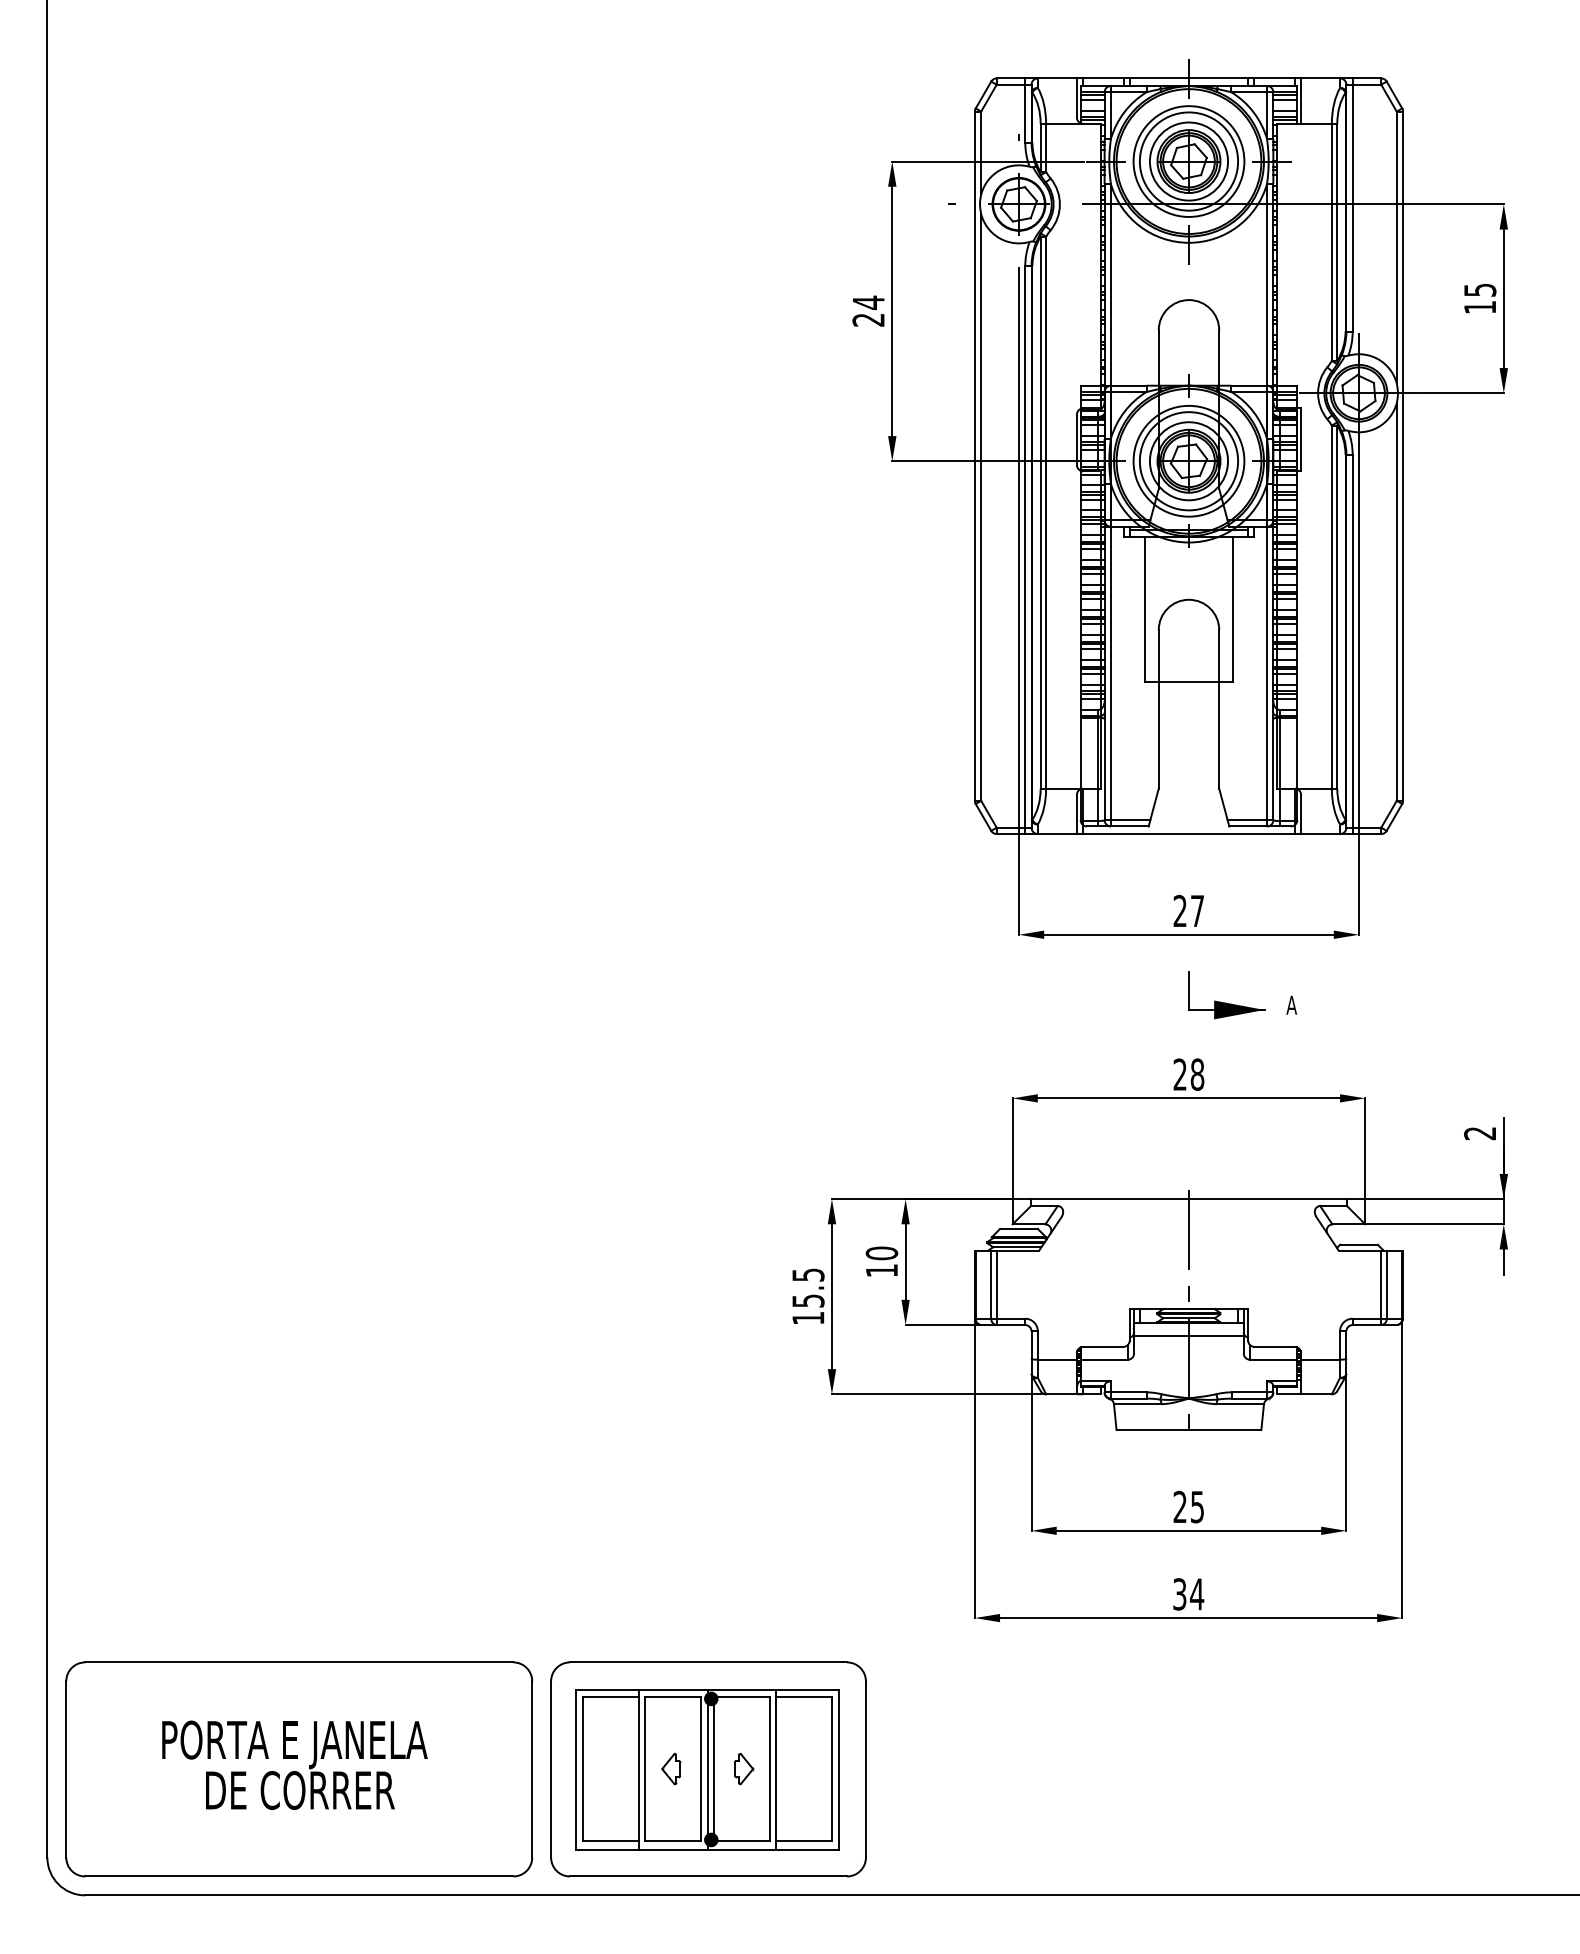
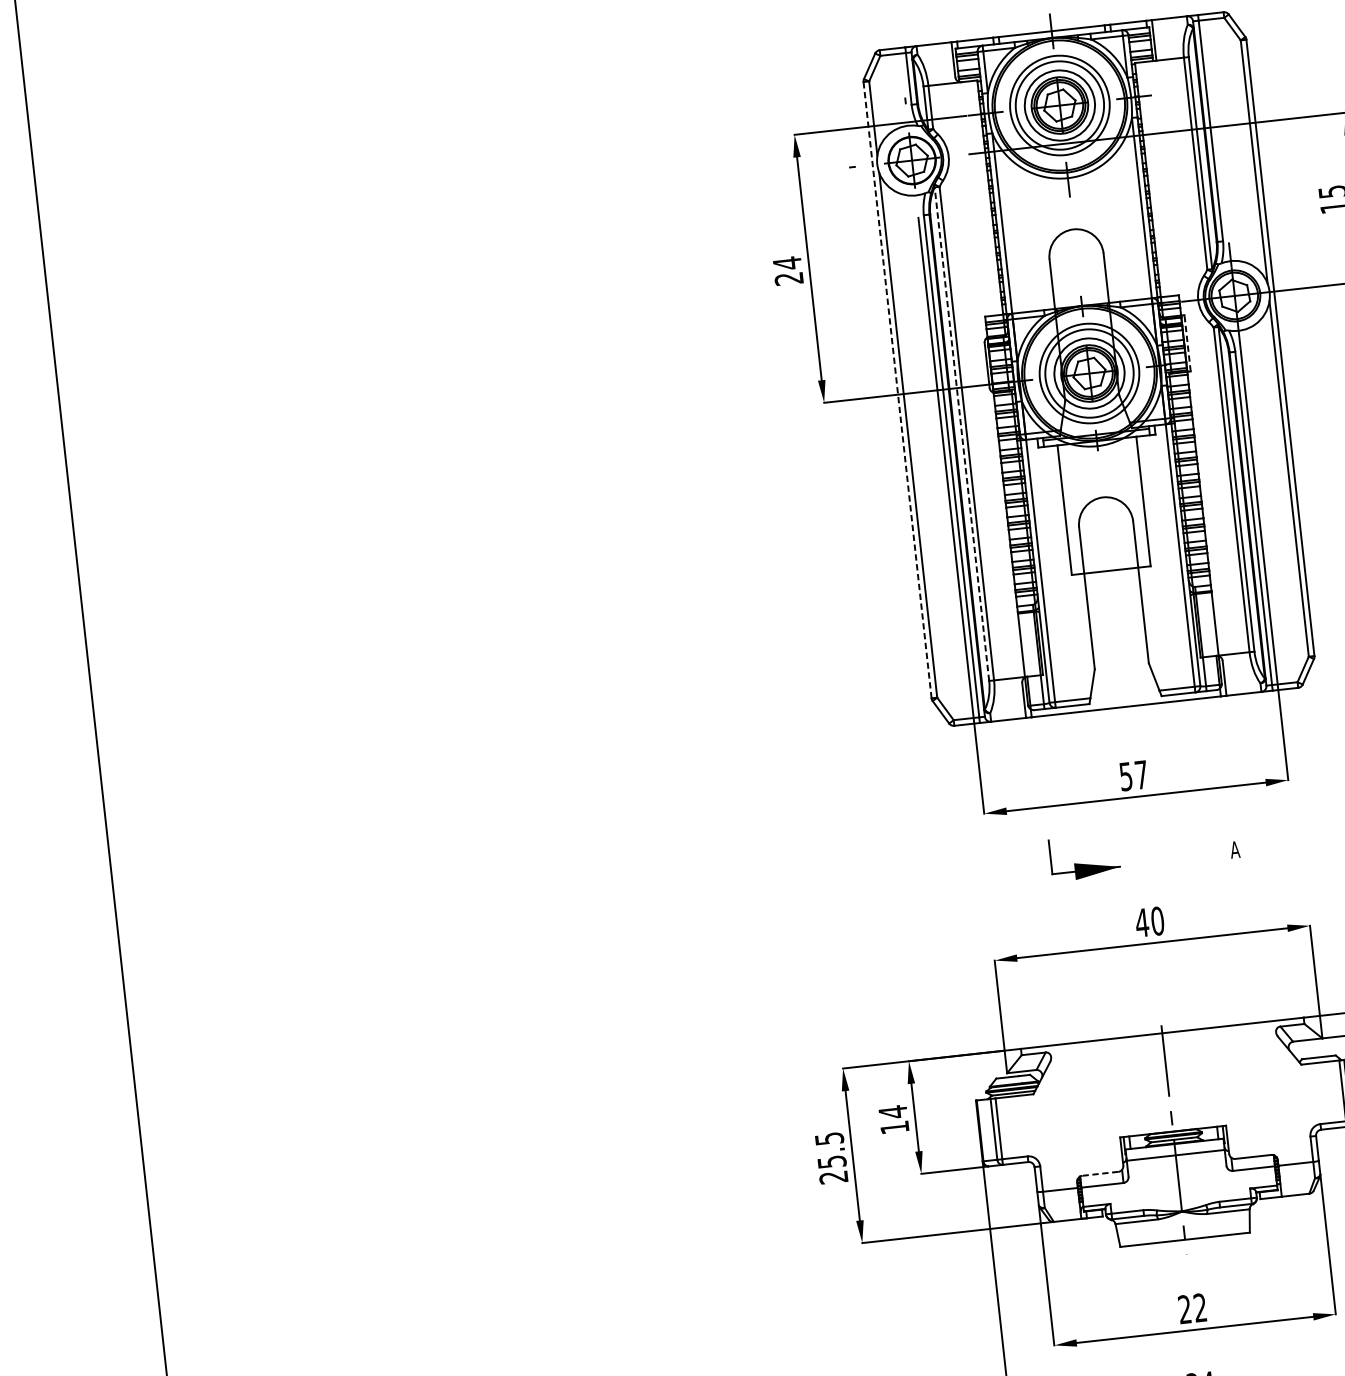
line: (1301, 439) -> (1187, 342), solid -> dashed
line: (974, 456) -> (897, 390), solid -> dashed
line: (1040, 512) -> (961, 434), solid -> dashed
text: (1179, 910) -> (1125, 776), 27 -> 57
part: (1226, 1002) -> (1085, 863), moved
text: (1188, 1074) -> (1149, 921), 28 -> 40
text: (881, 1253) -> (892, 1112), 10 -> 14
text: (808, 1318) -> (833, 1177), 15.5 -> 25.5
line: (1102, 1346) -> (1099, 1173), solid -> dashed
text: (1197, 1506) -> (1200, 1307), 25 -> 22

